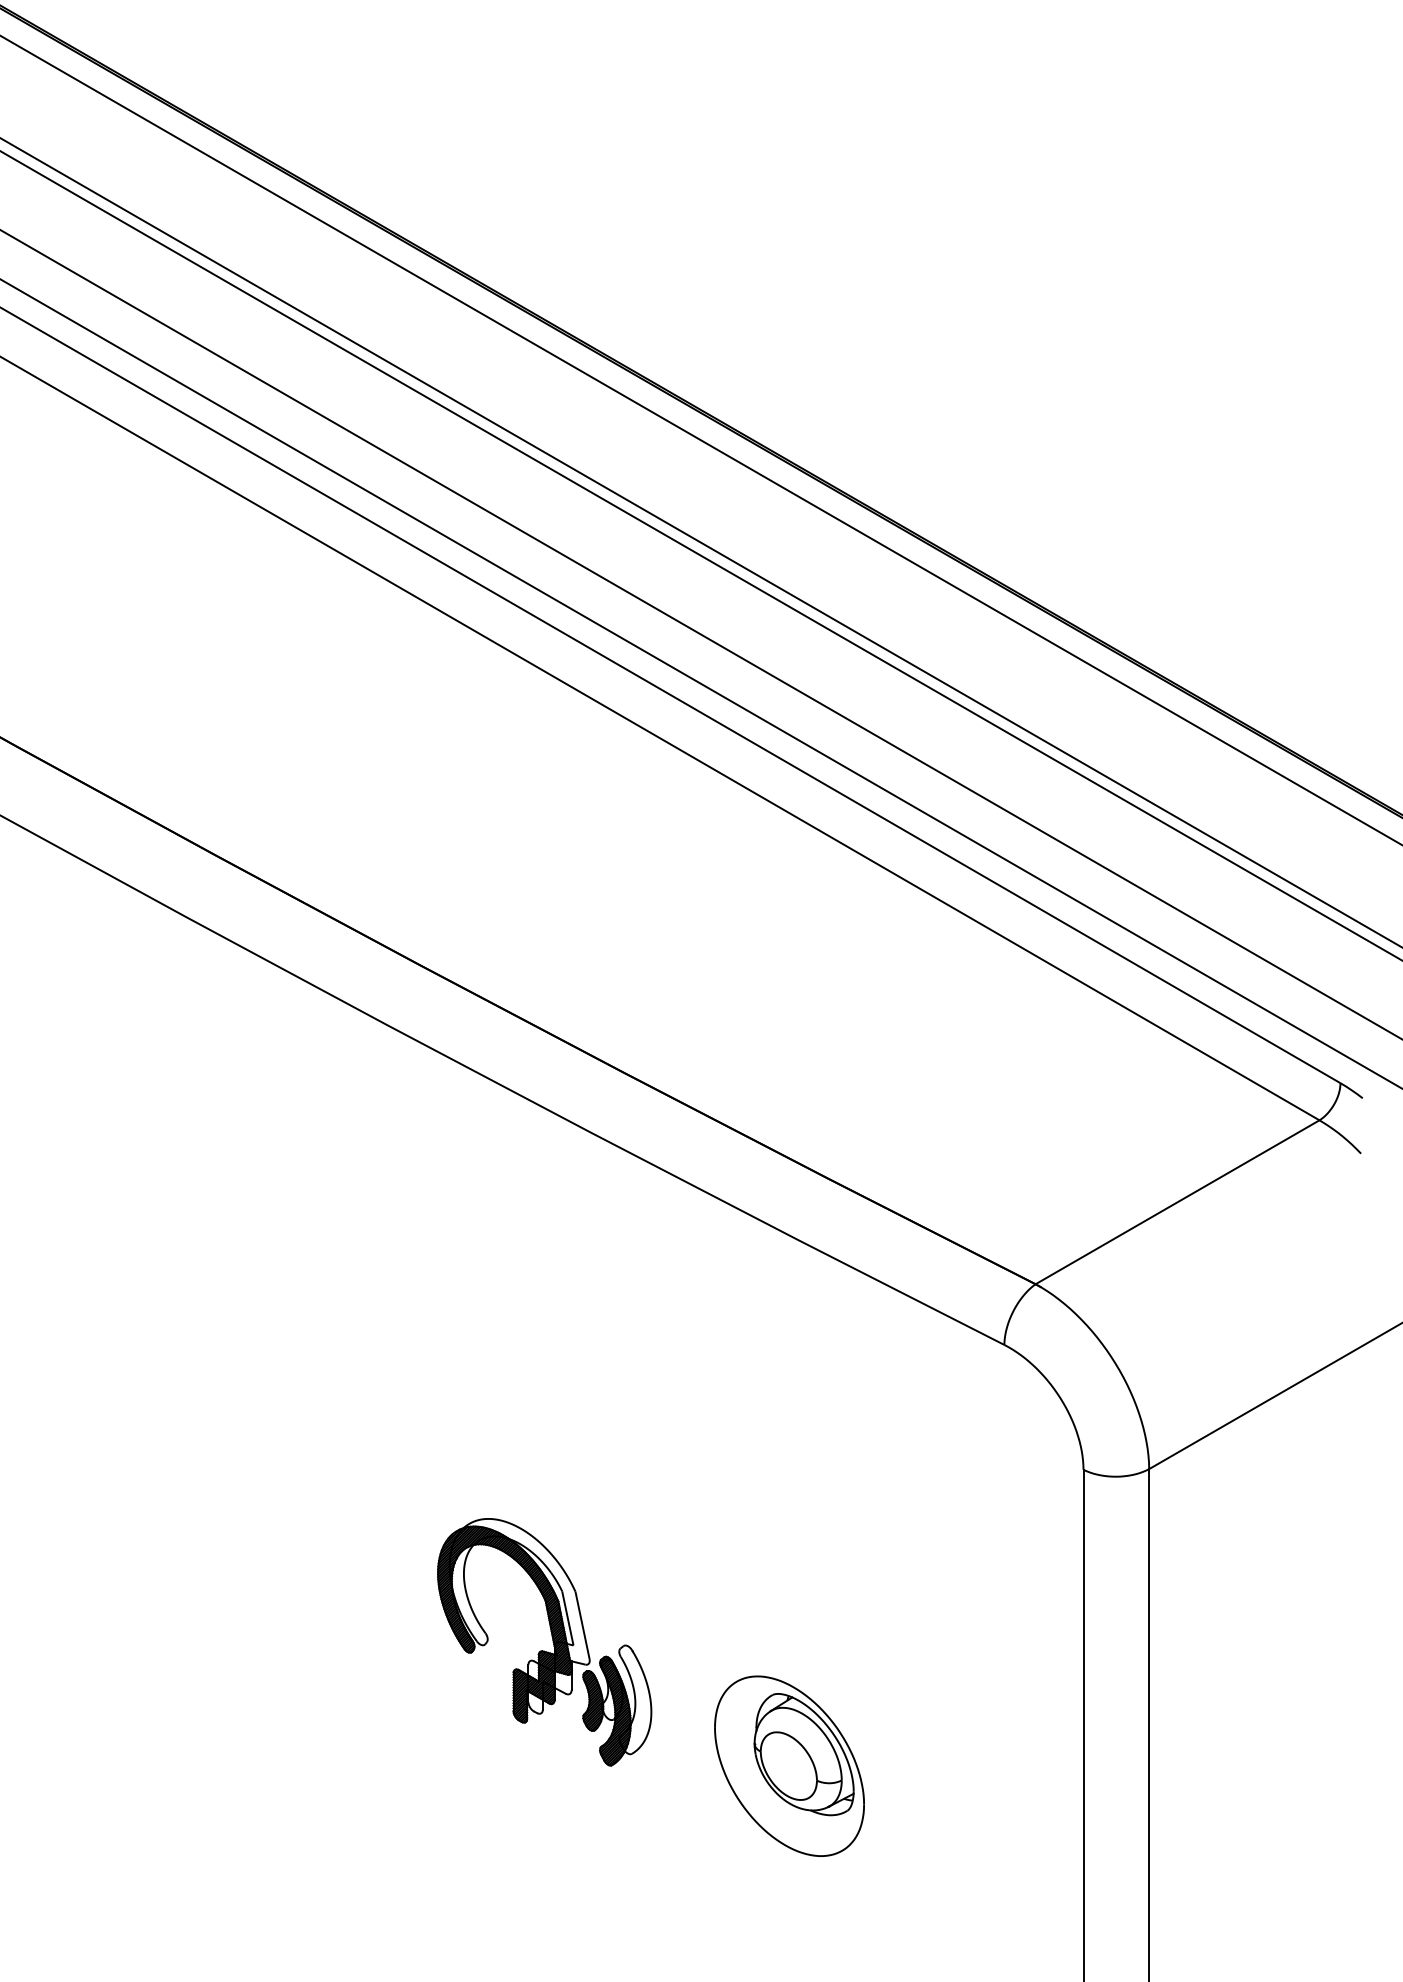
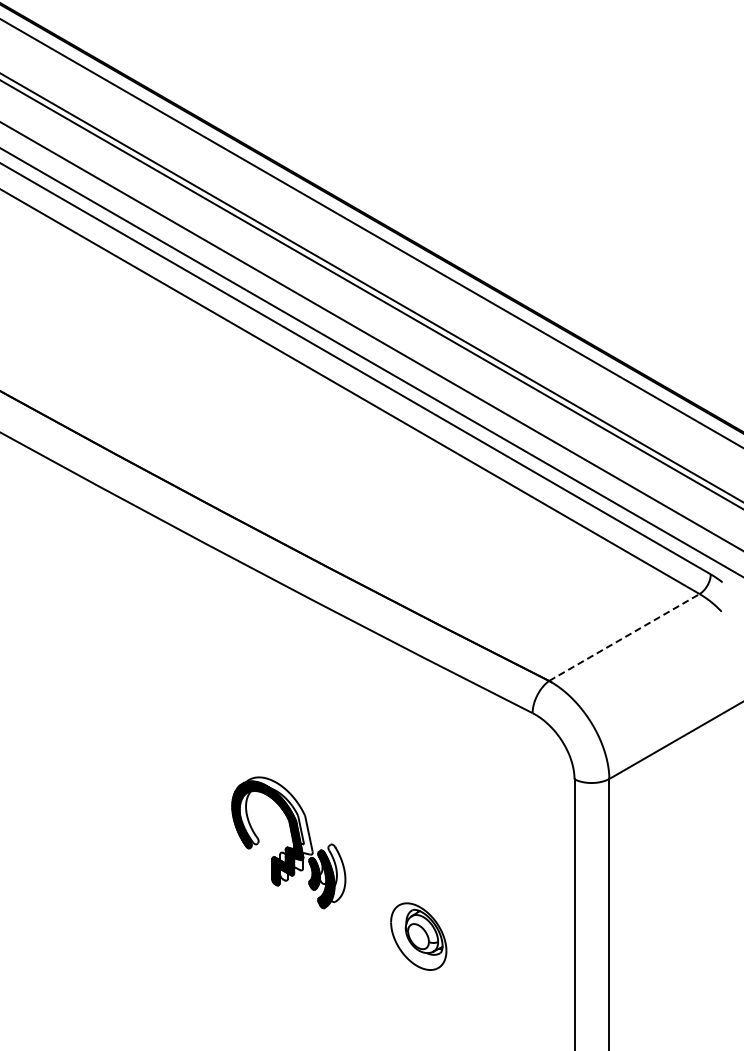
line: (1177, 1202) -> (624, 637), solid -> dashed
part: (544, 1641) -> (288, 842), moved
part: (789, 1766) -> (418, 936), size x0.7

